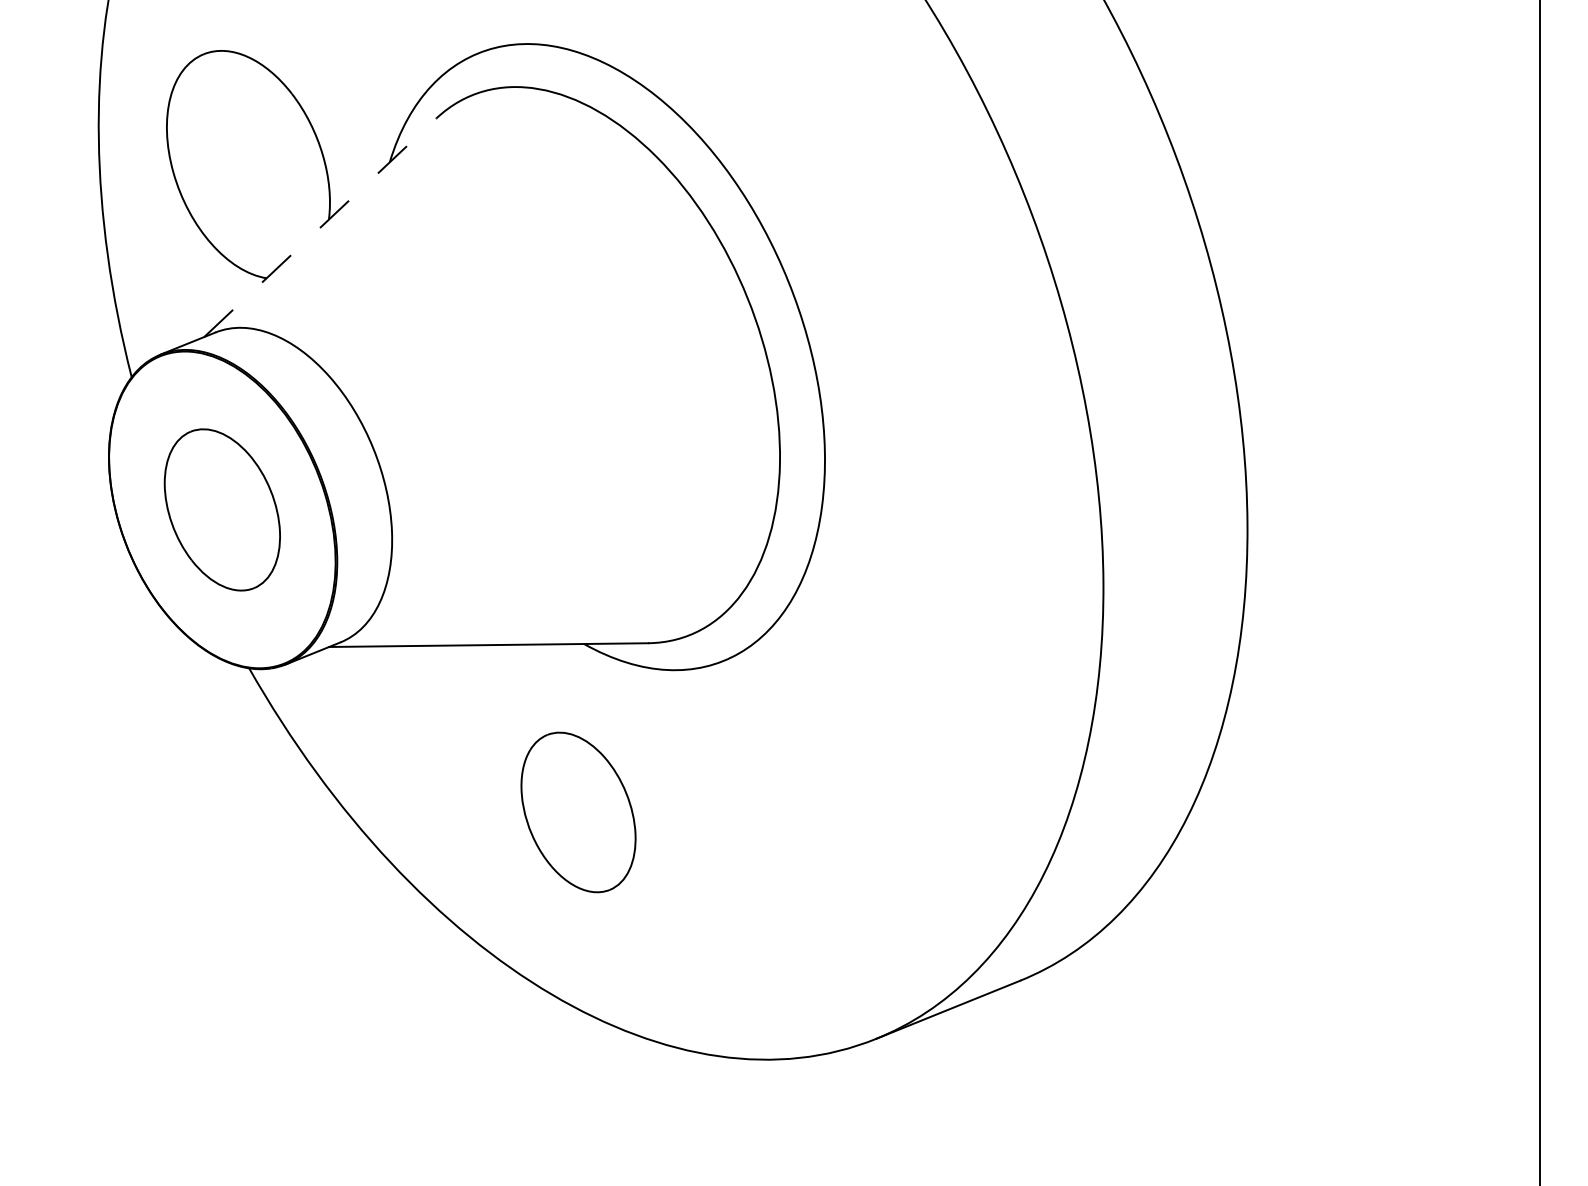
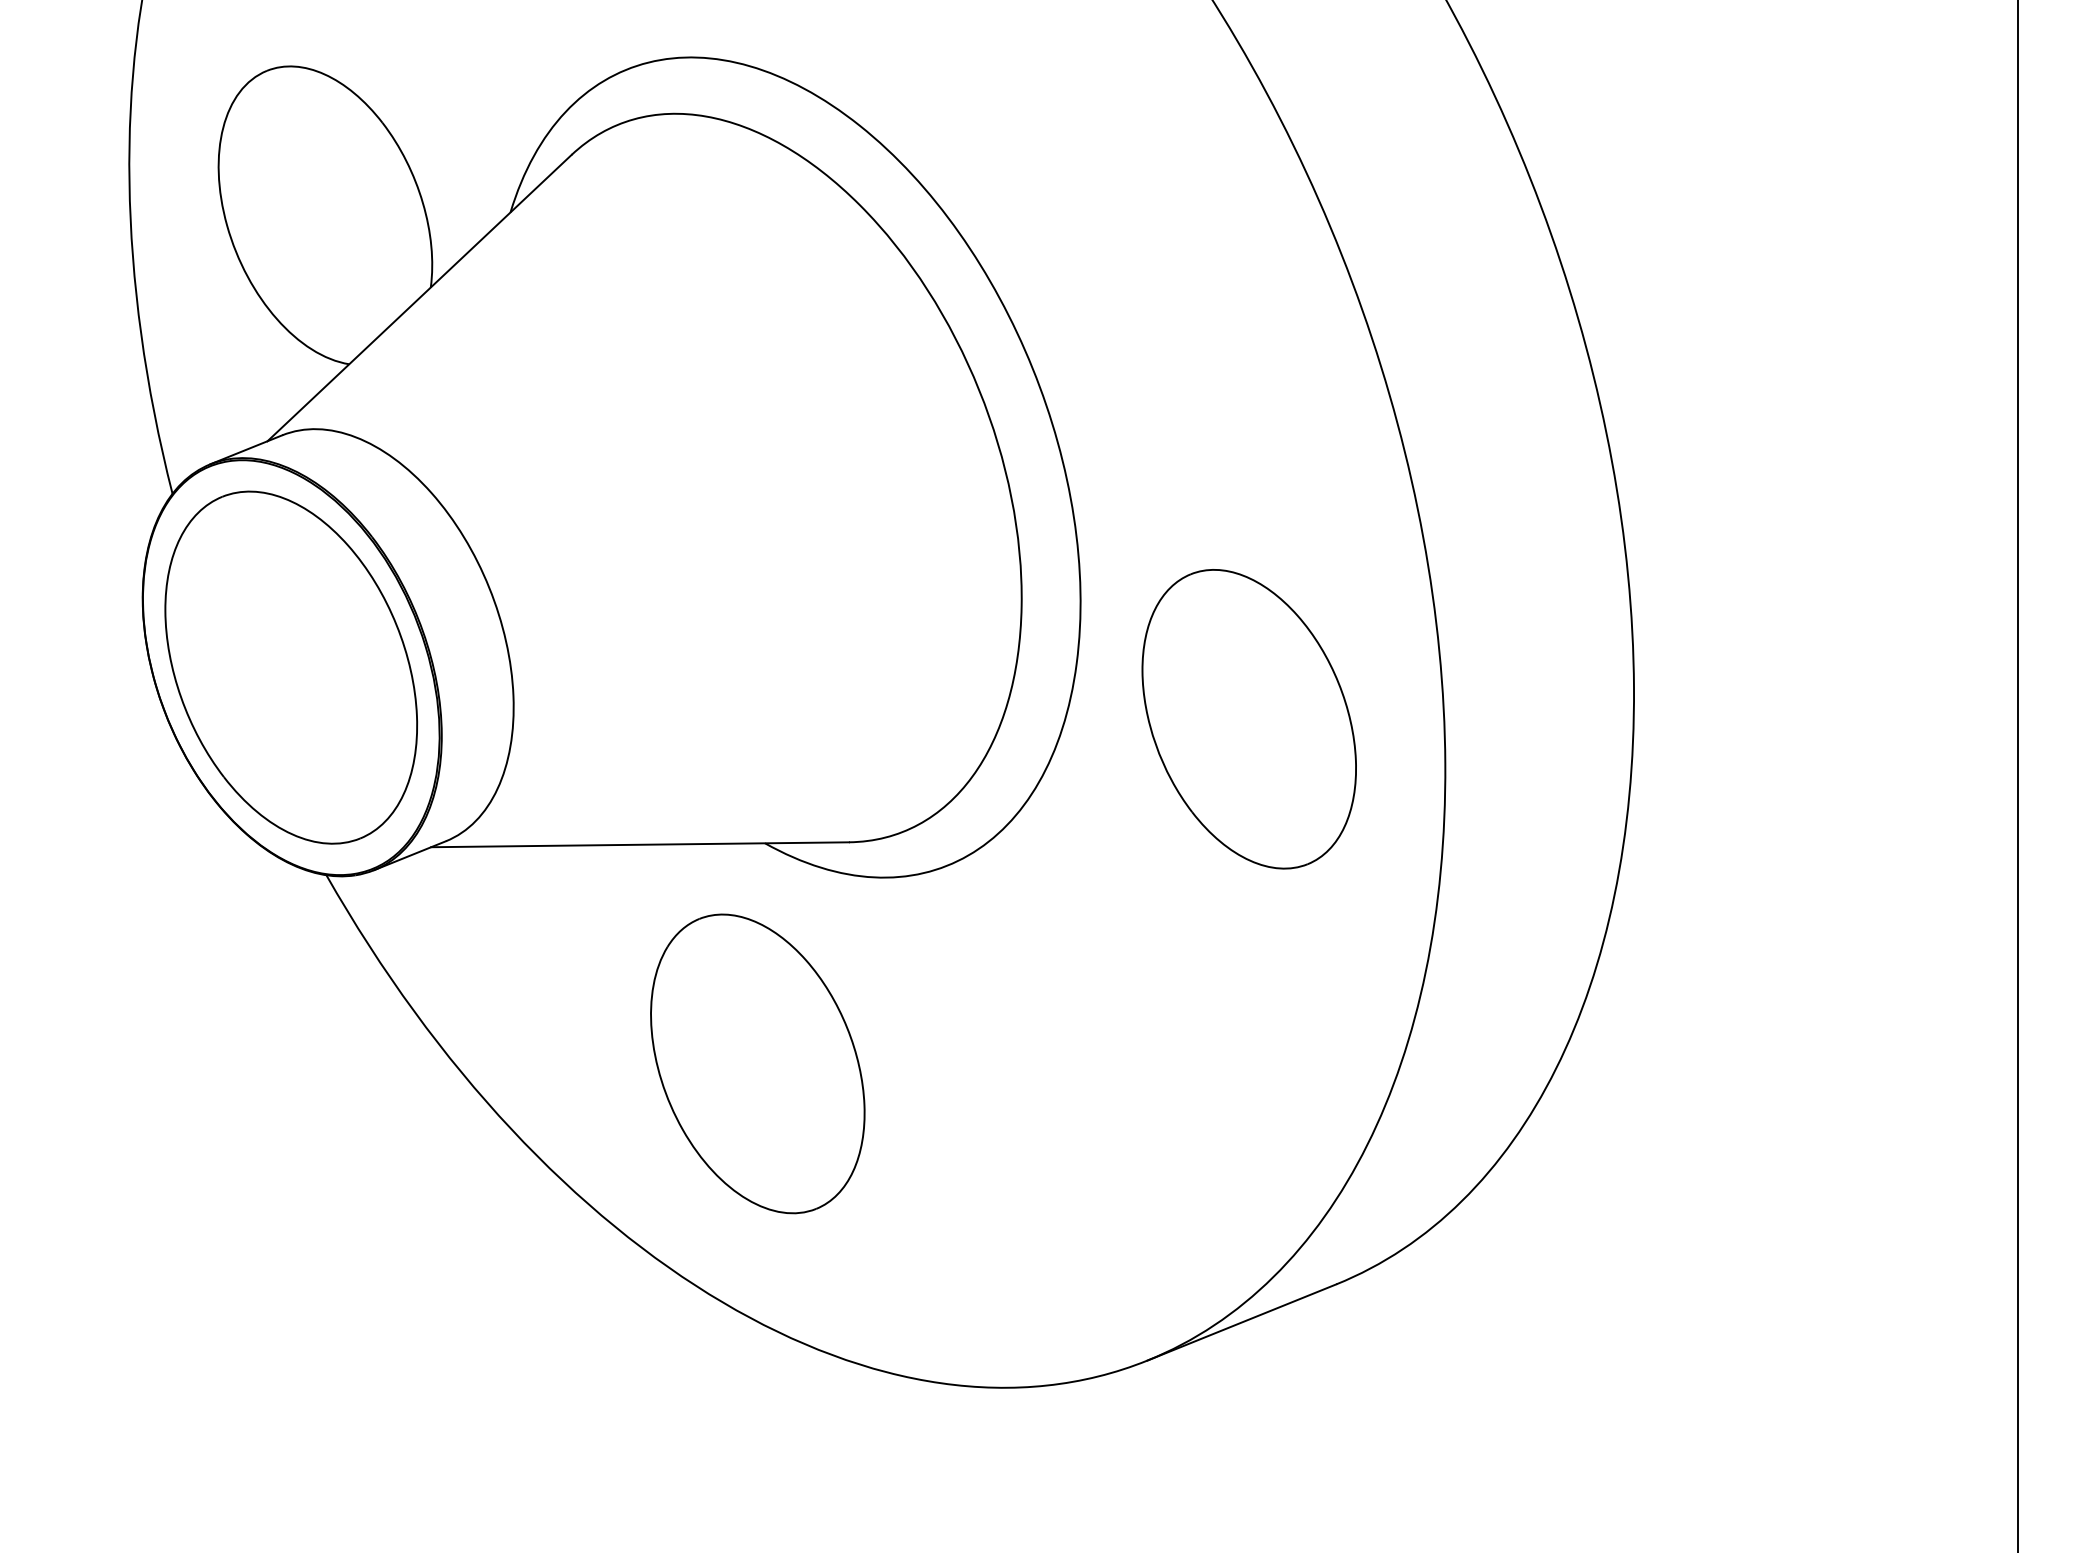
line: (320, 227) -> (419, 297), dashed -> solid
part: (222, 509) -> (291, 667), size x1.67
part: (953, 549) -> (1248, 719), added
part: (578, 812) -> (757, 1064), size x1.43

